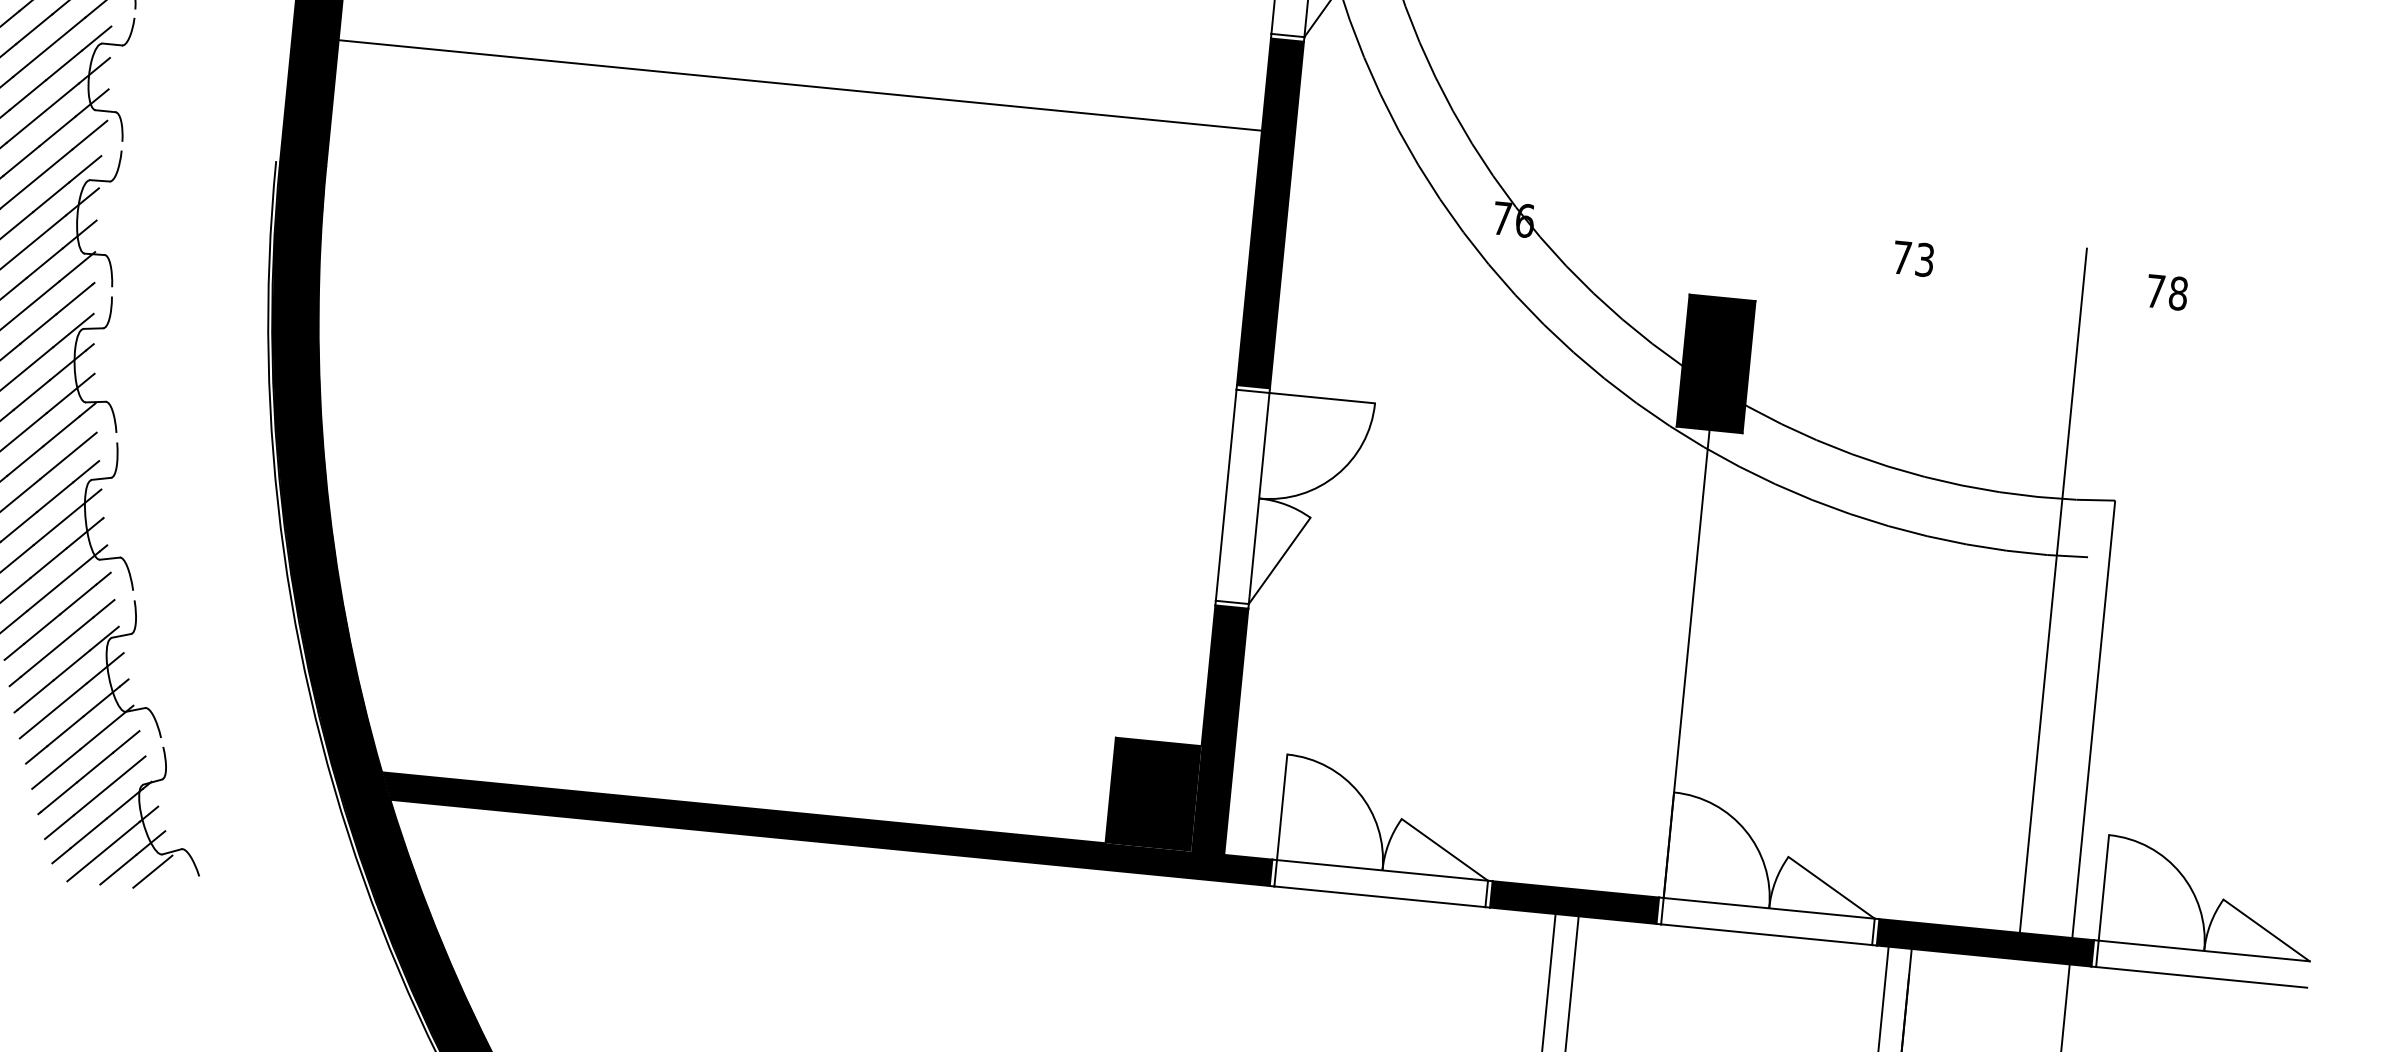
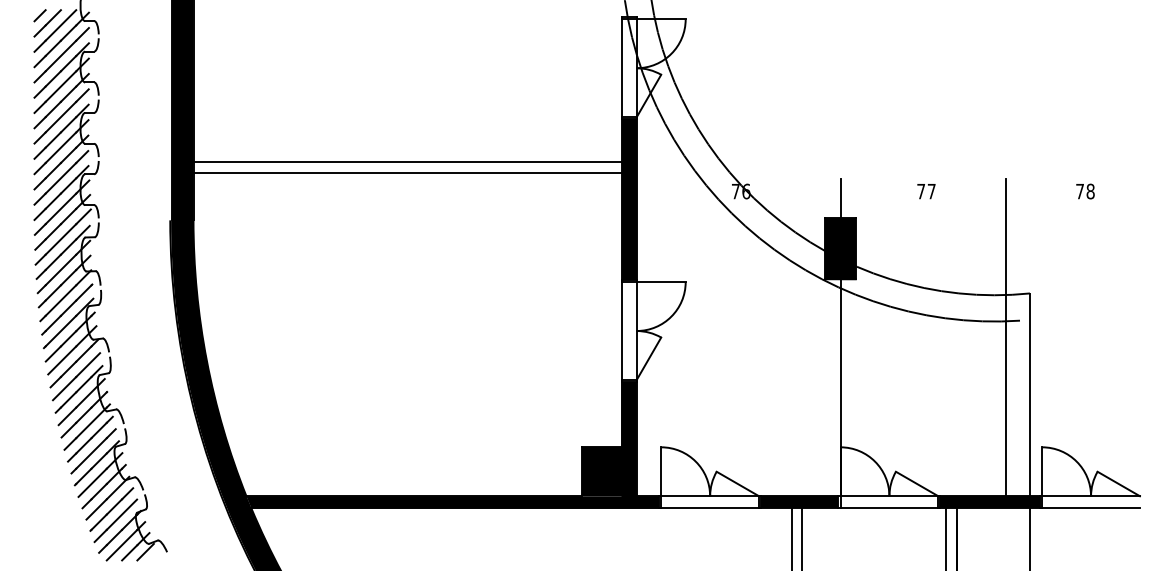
line: (798, 108) -> (407, 172), added
line: (1726, 255) -> (840, 198), added
text: (1924, 259) -> (931, 191), 73 -> 77
text: (2167, 292) -> (1085, 191), moved

